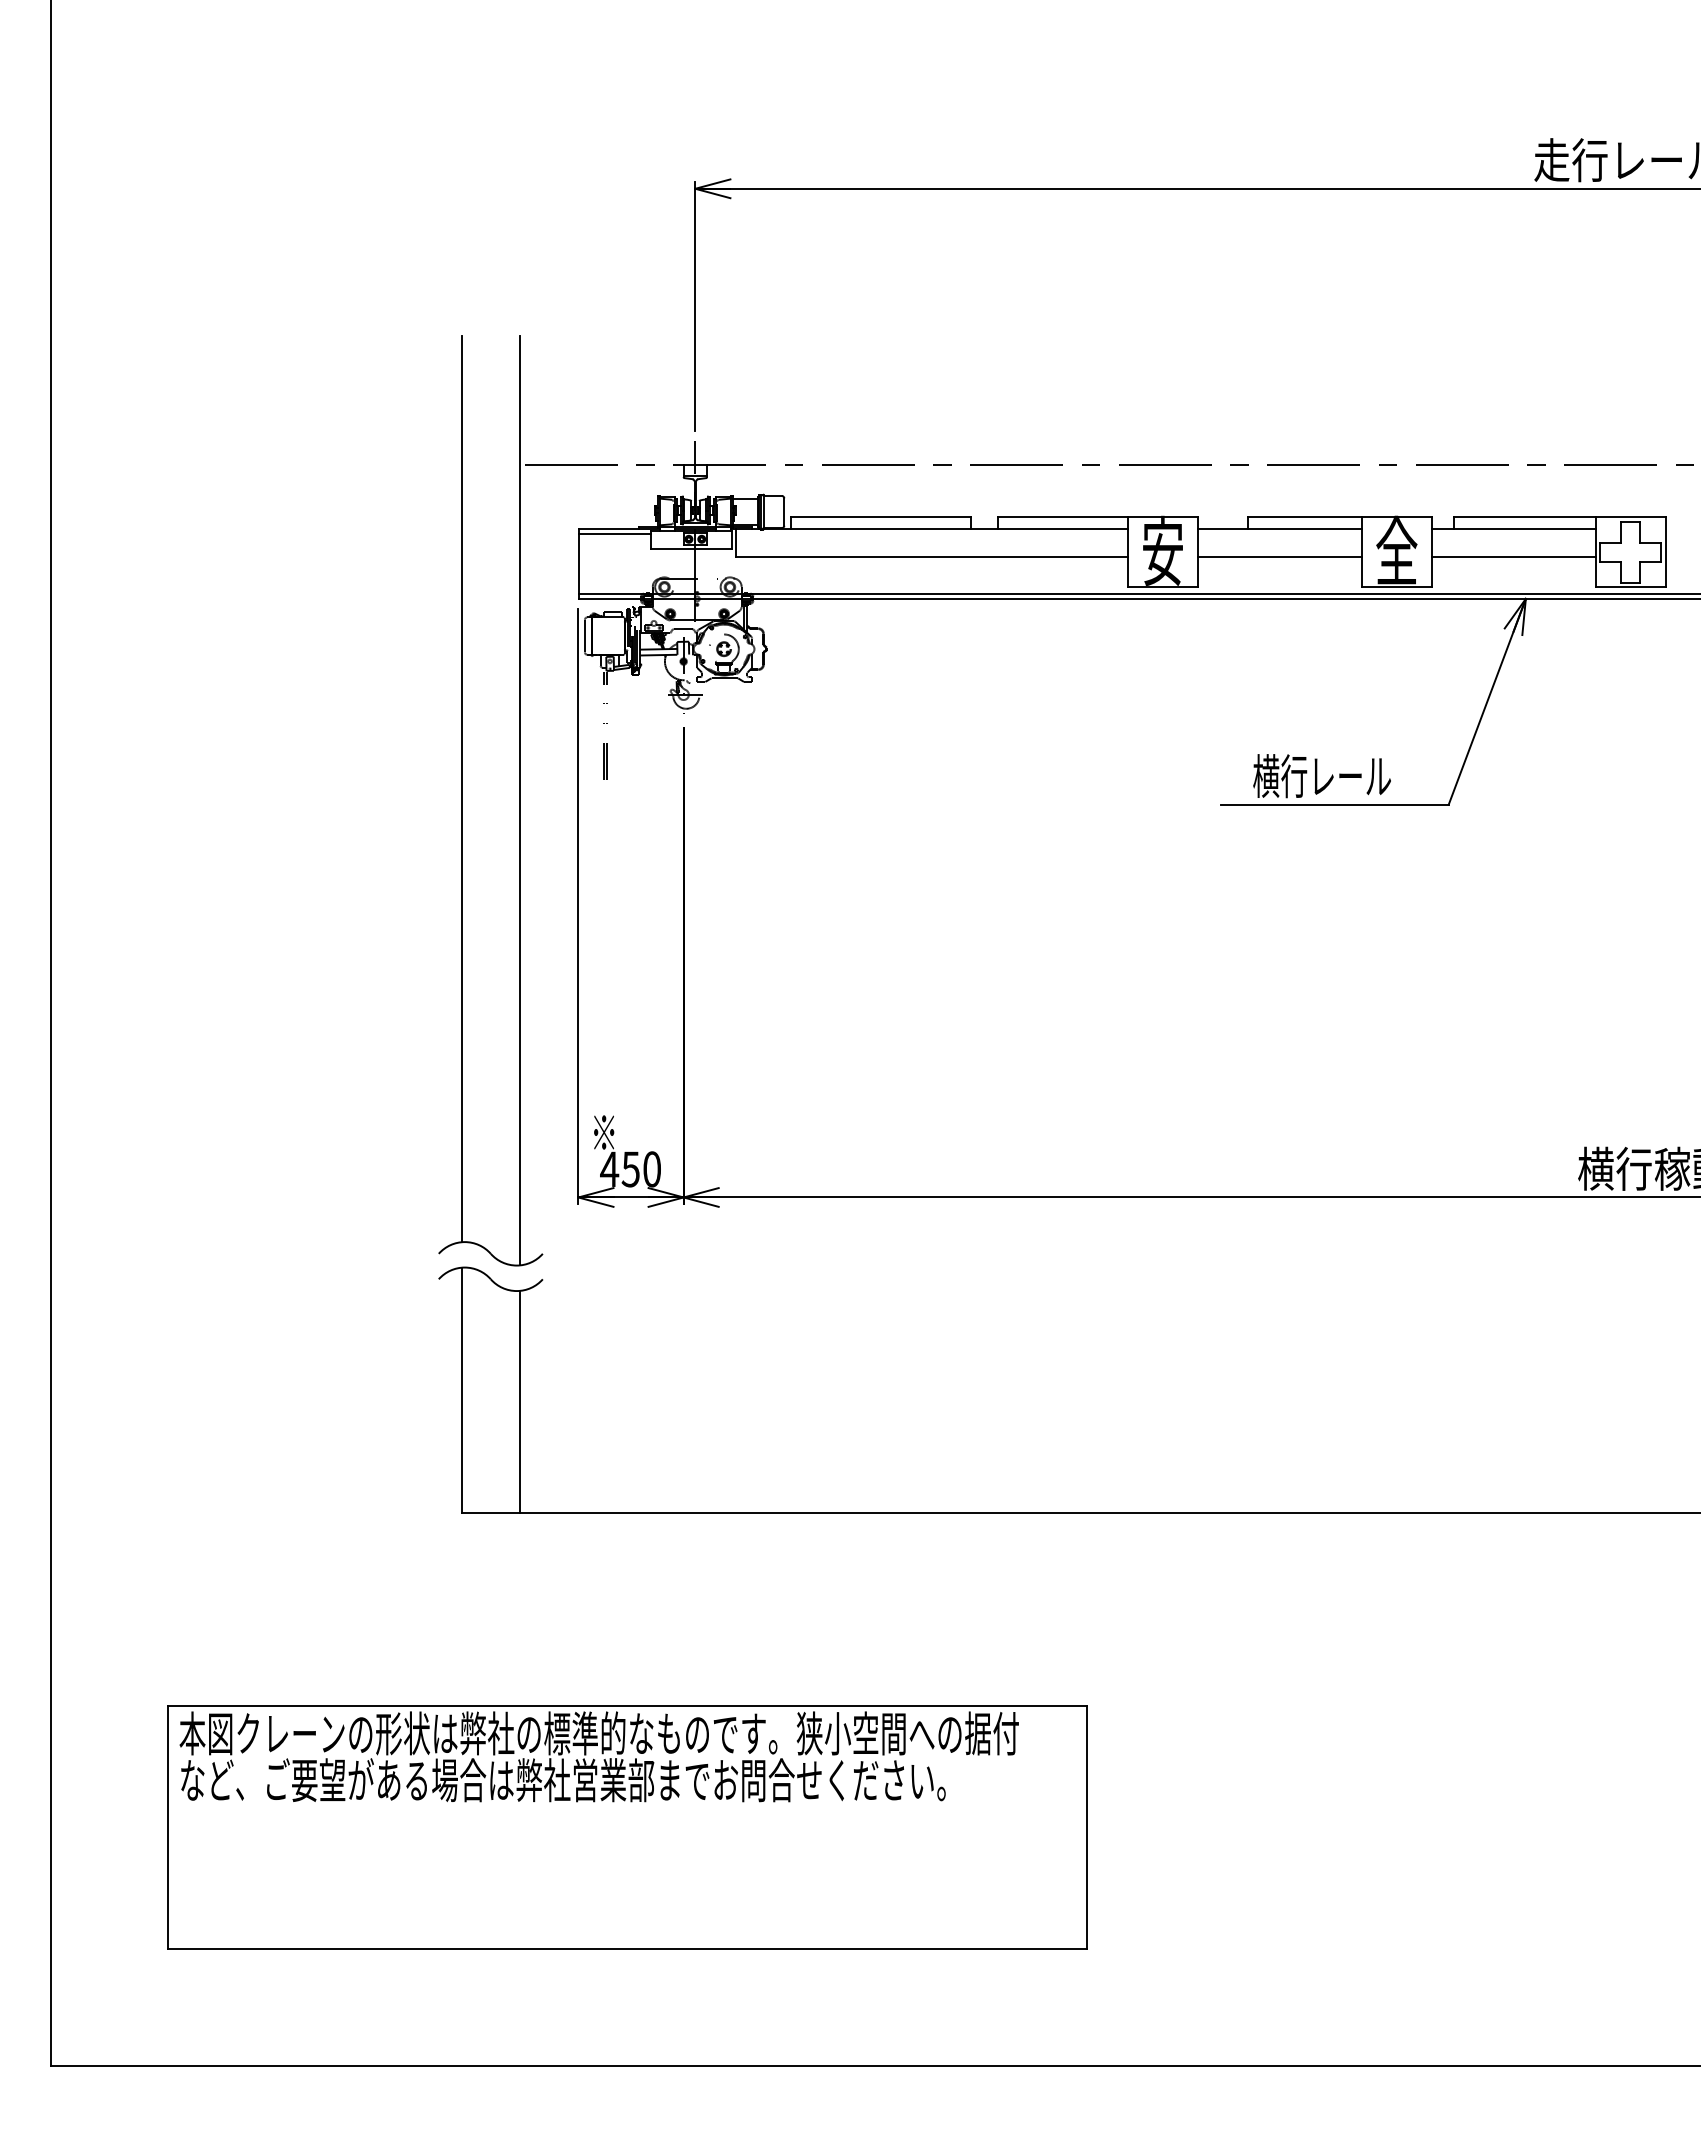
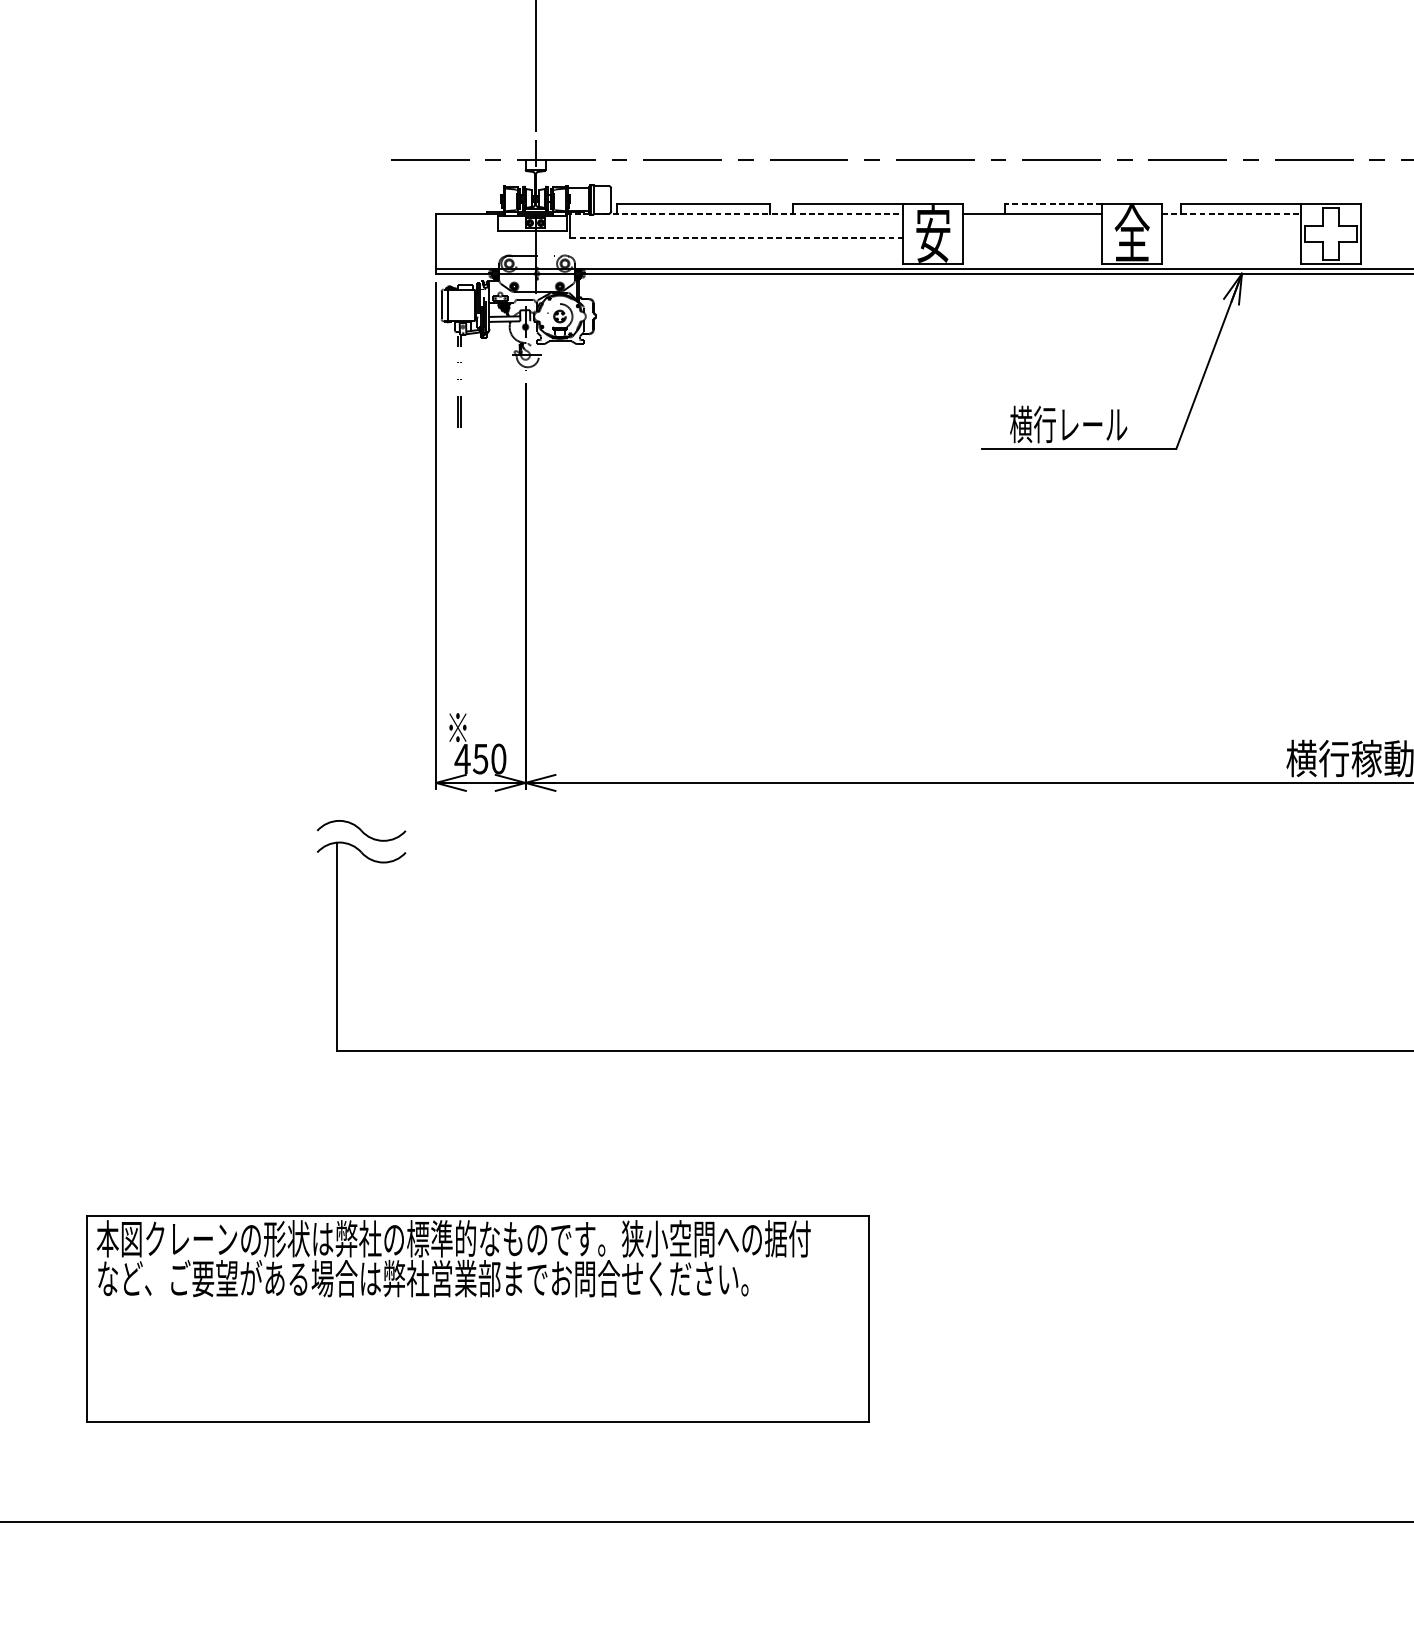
line: (1304, 517) -> (1053, 204), solid -> dashed
line: (929, 528) -> (734, 213), solid -> dashed
line: (1513, 528) -> (1231, 213), solid -> dashed
line: (614, 533) -> (466, 218), removed
line: (932, 556) -> (737, 237), solid -> dashed
line: (1279, 556) -> (1032, 237), removed
line: (1513, 556) -> (1231, 237), removed
line: (461, 789) -> (336, 435), removed
line: (520, 800) -> (386, 445), removed
line: (520, 1401) -> (386, 956), removed

